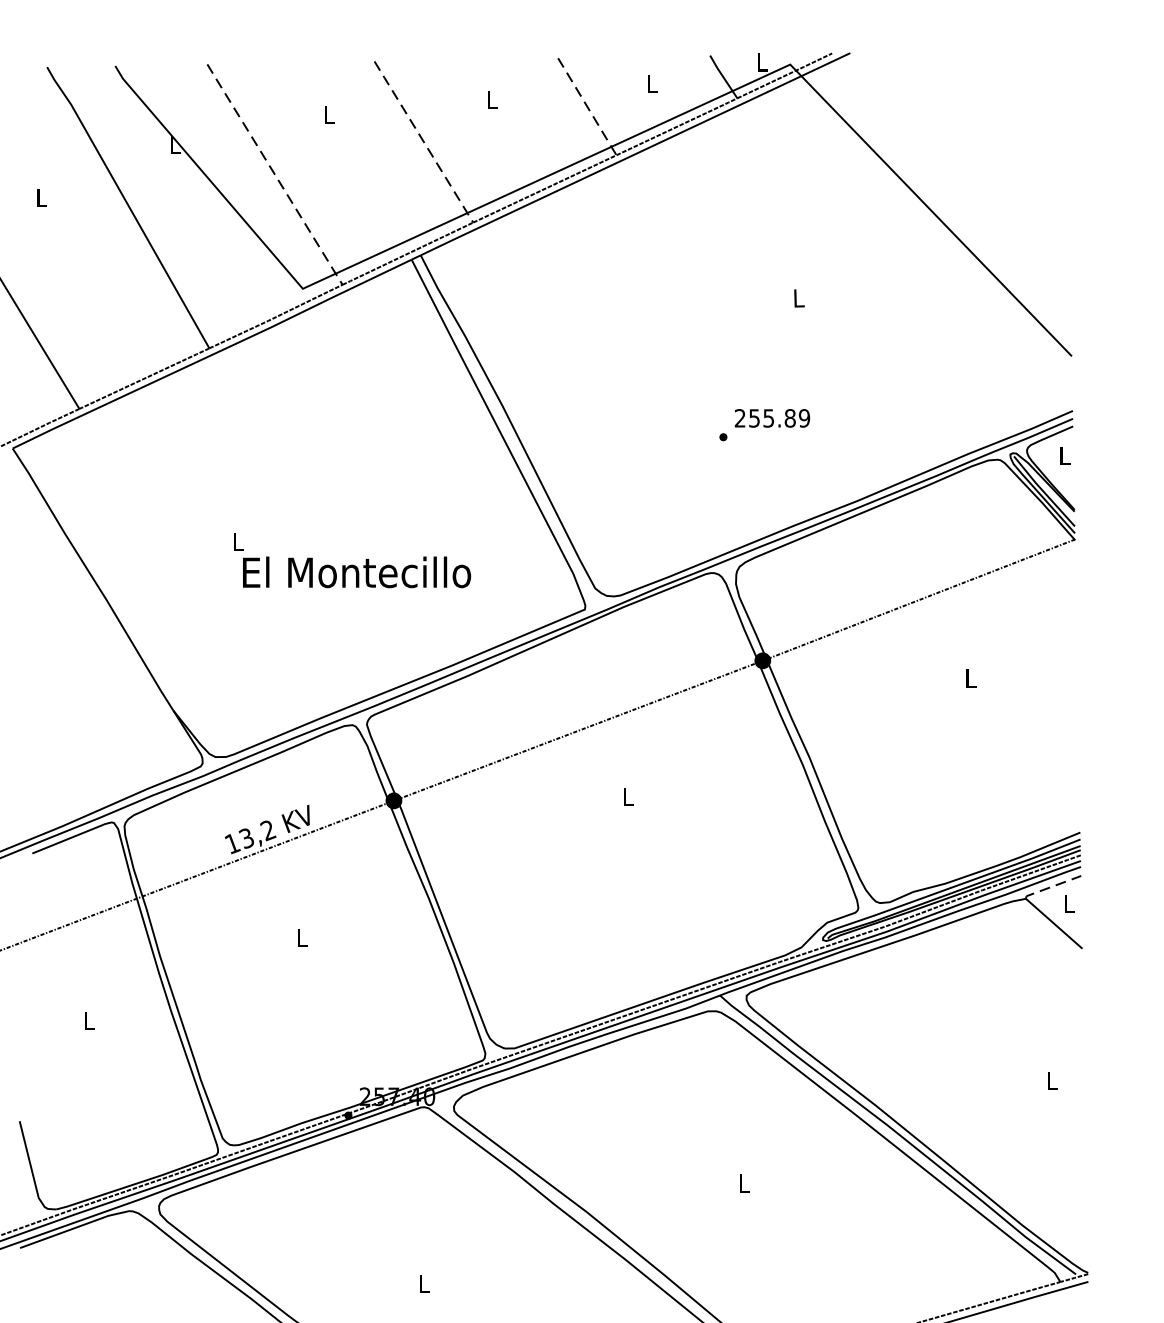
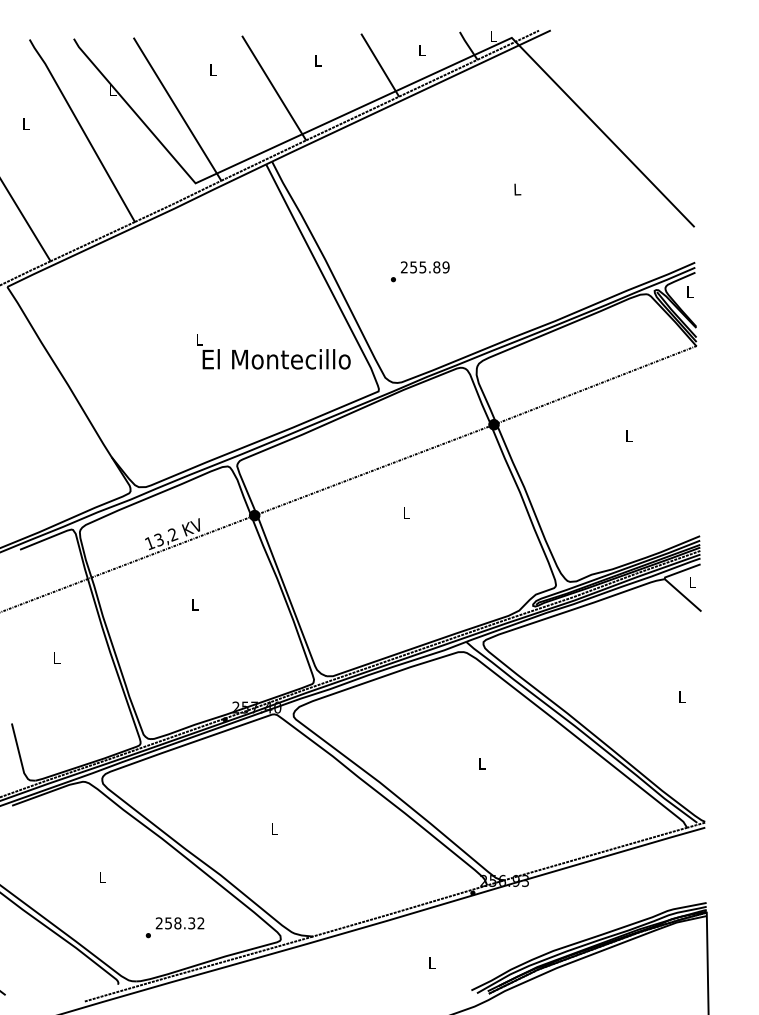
line: (587, 107) -> (380, 65), dashed -> solid
line: (422, 141) -> (273, 87), dashed -> solid
line: (274, 173) -> (177, 108), dashed -> solid
text: (765, 424) -> (420, 271), moved
text: (352, 560) -> (273, 351), moved
line: (1051, 887) -> (681, 571), dashed -> solid

